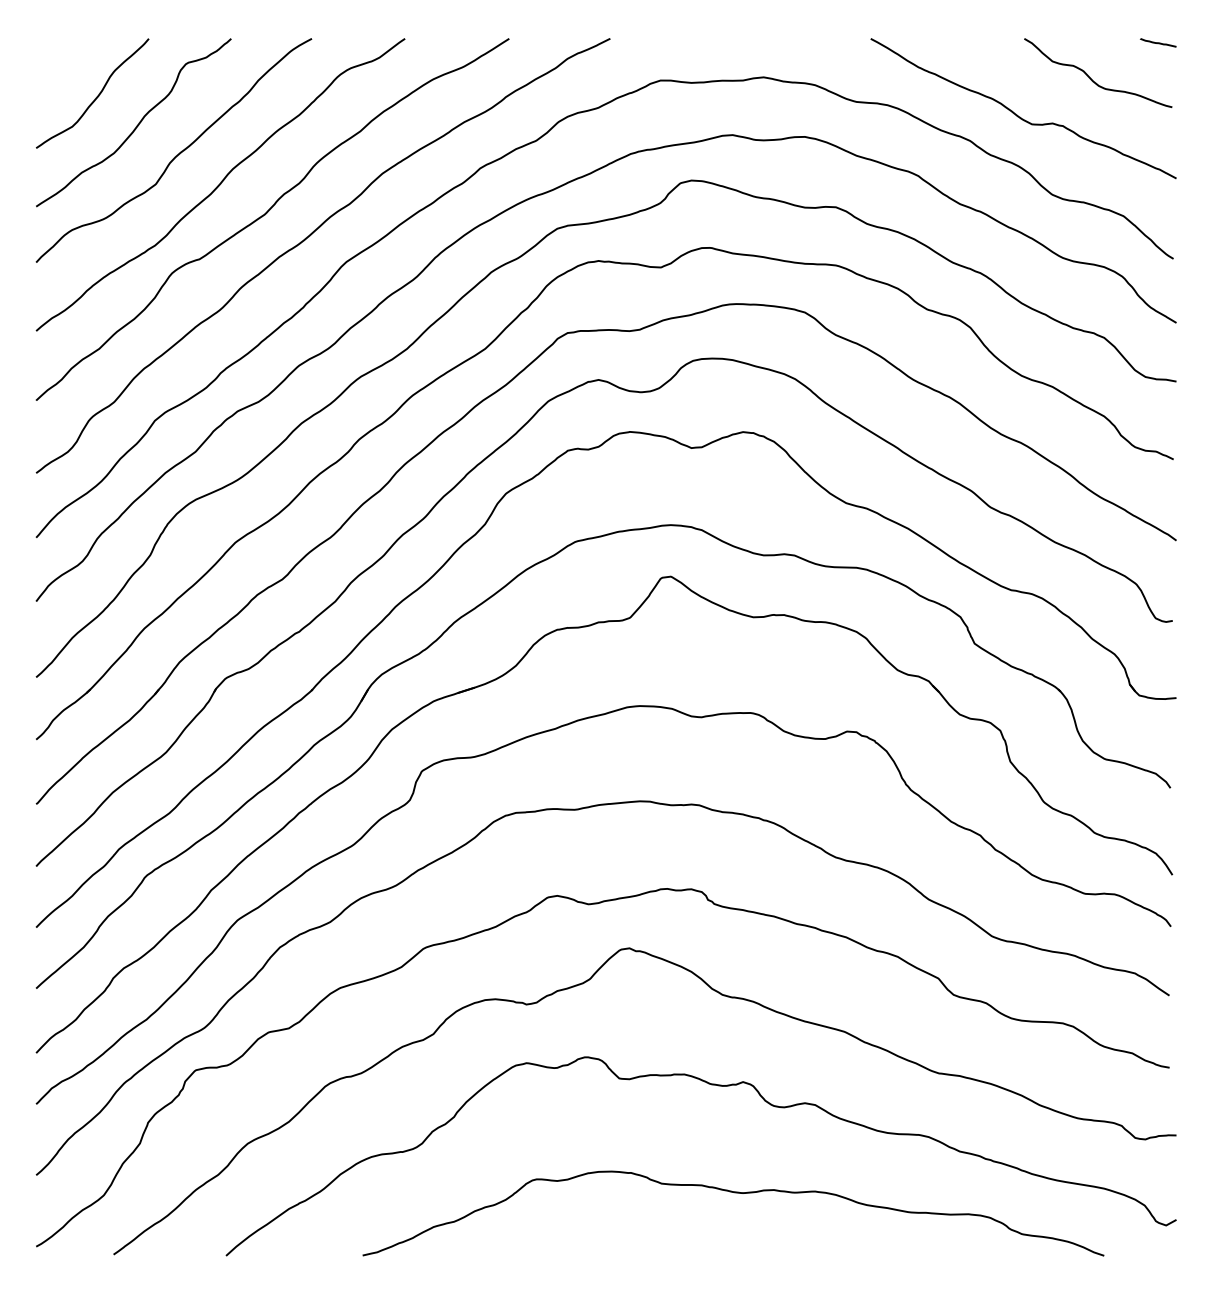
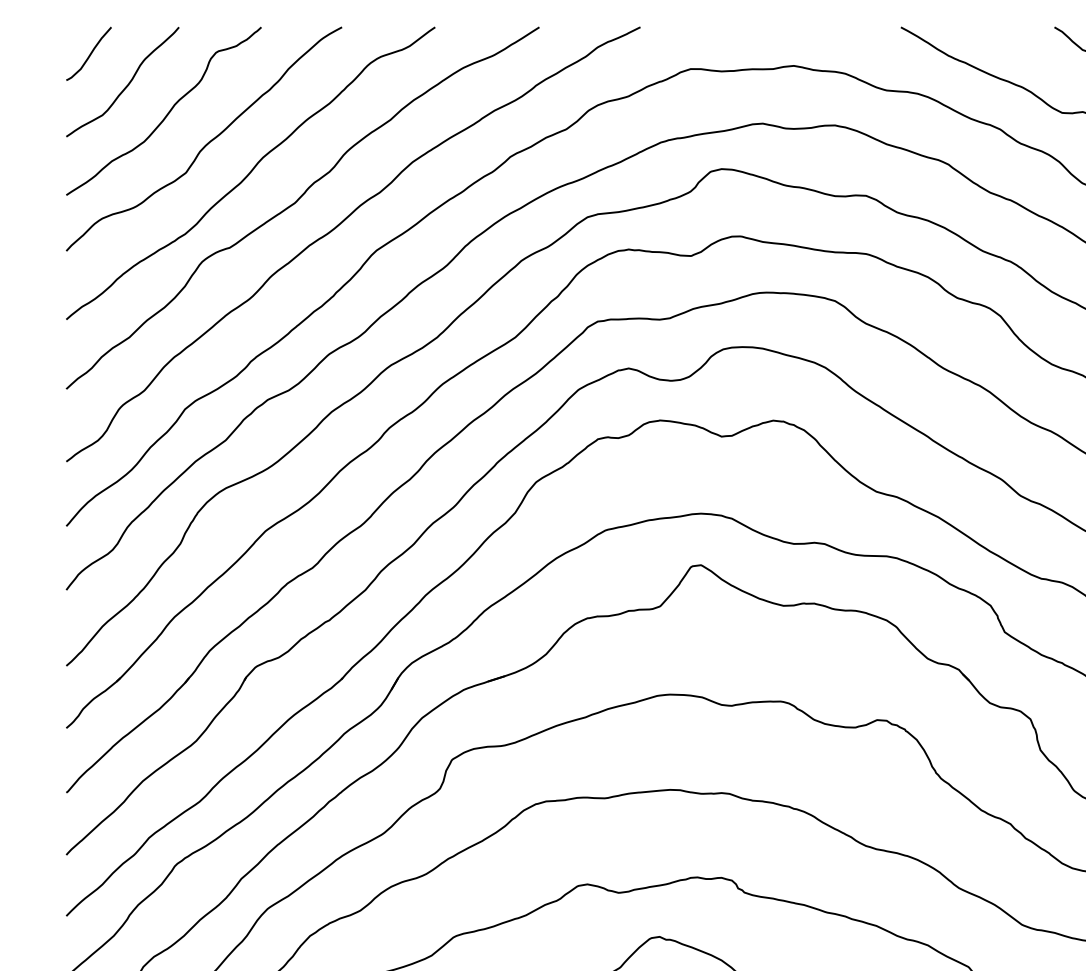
curve: (59, 65) -> (89, 54), added

